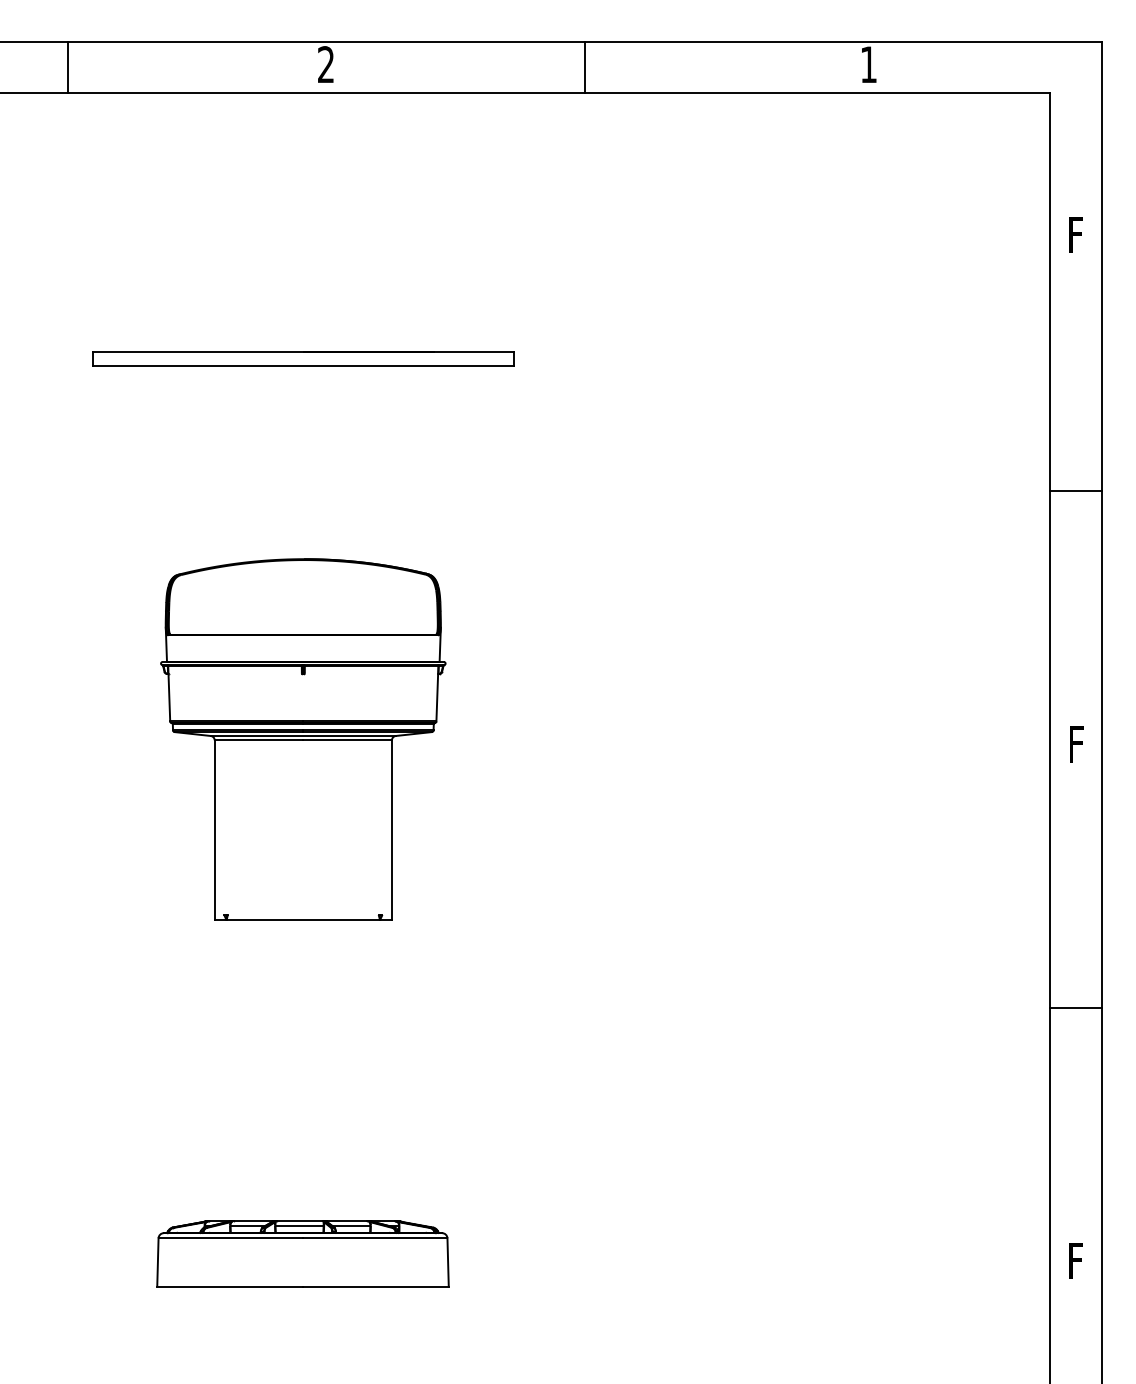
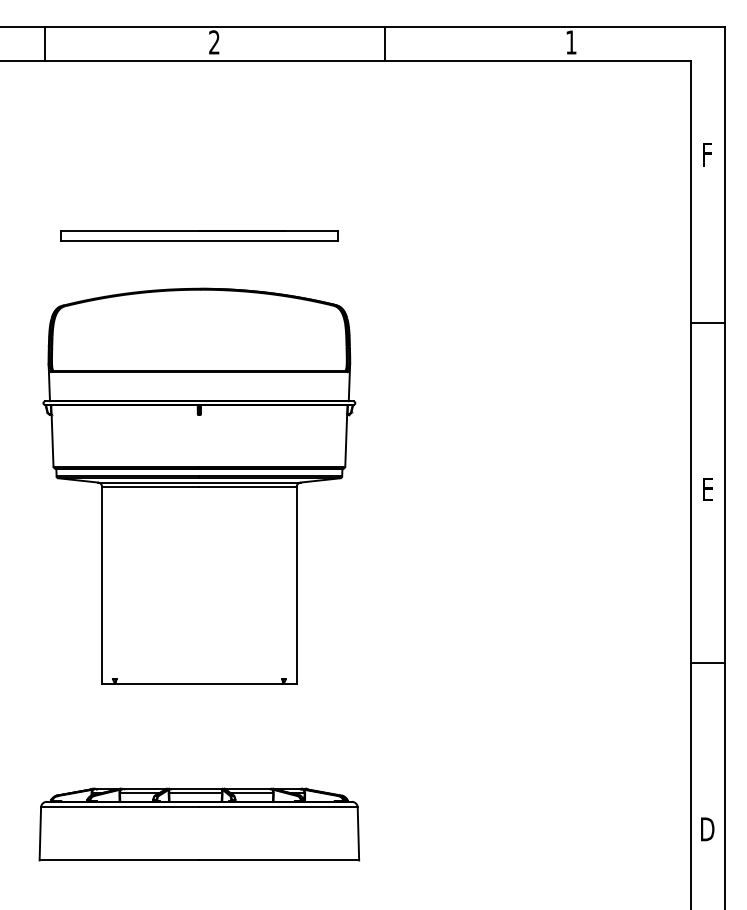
part: (303, 738) -> (199, 485), size x1.67
text: (1077, 745) -> (708, 490), F -> E
part: (301, 1253) -> (198, 824), size x1.67
text: (1075, 1261) -> (707, 829), F -> D

